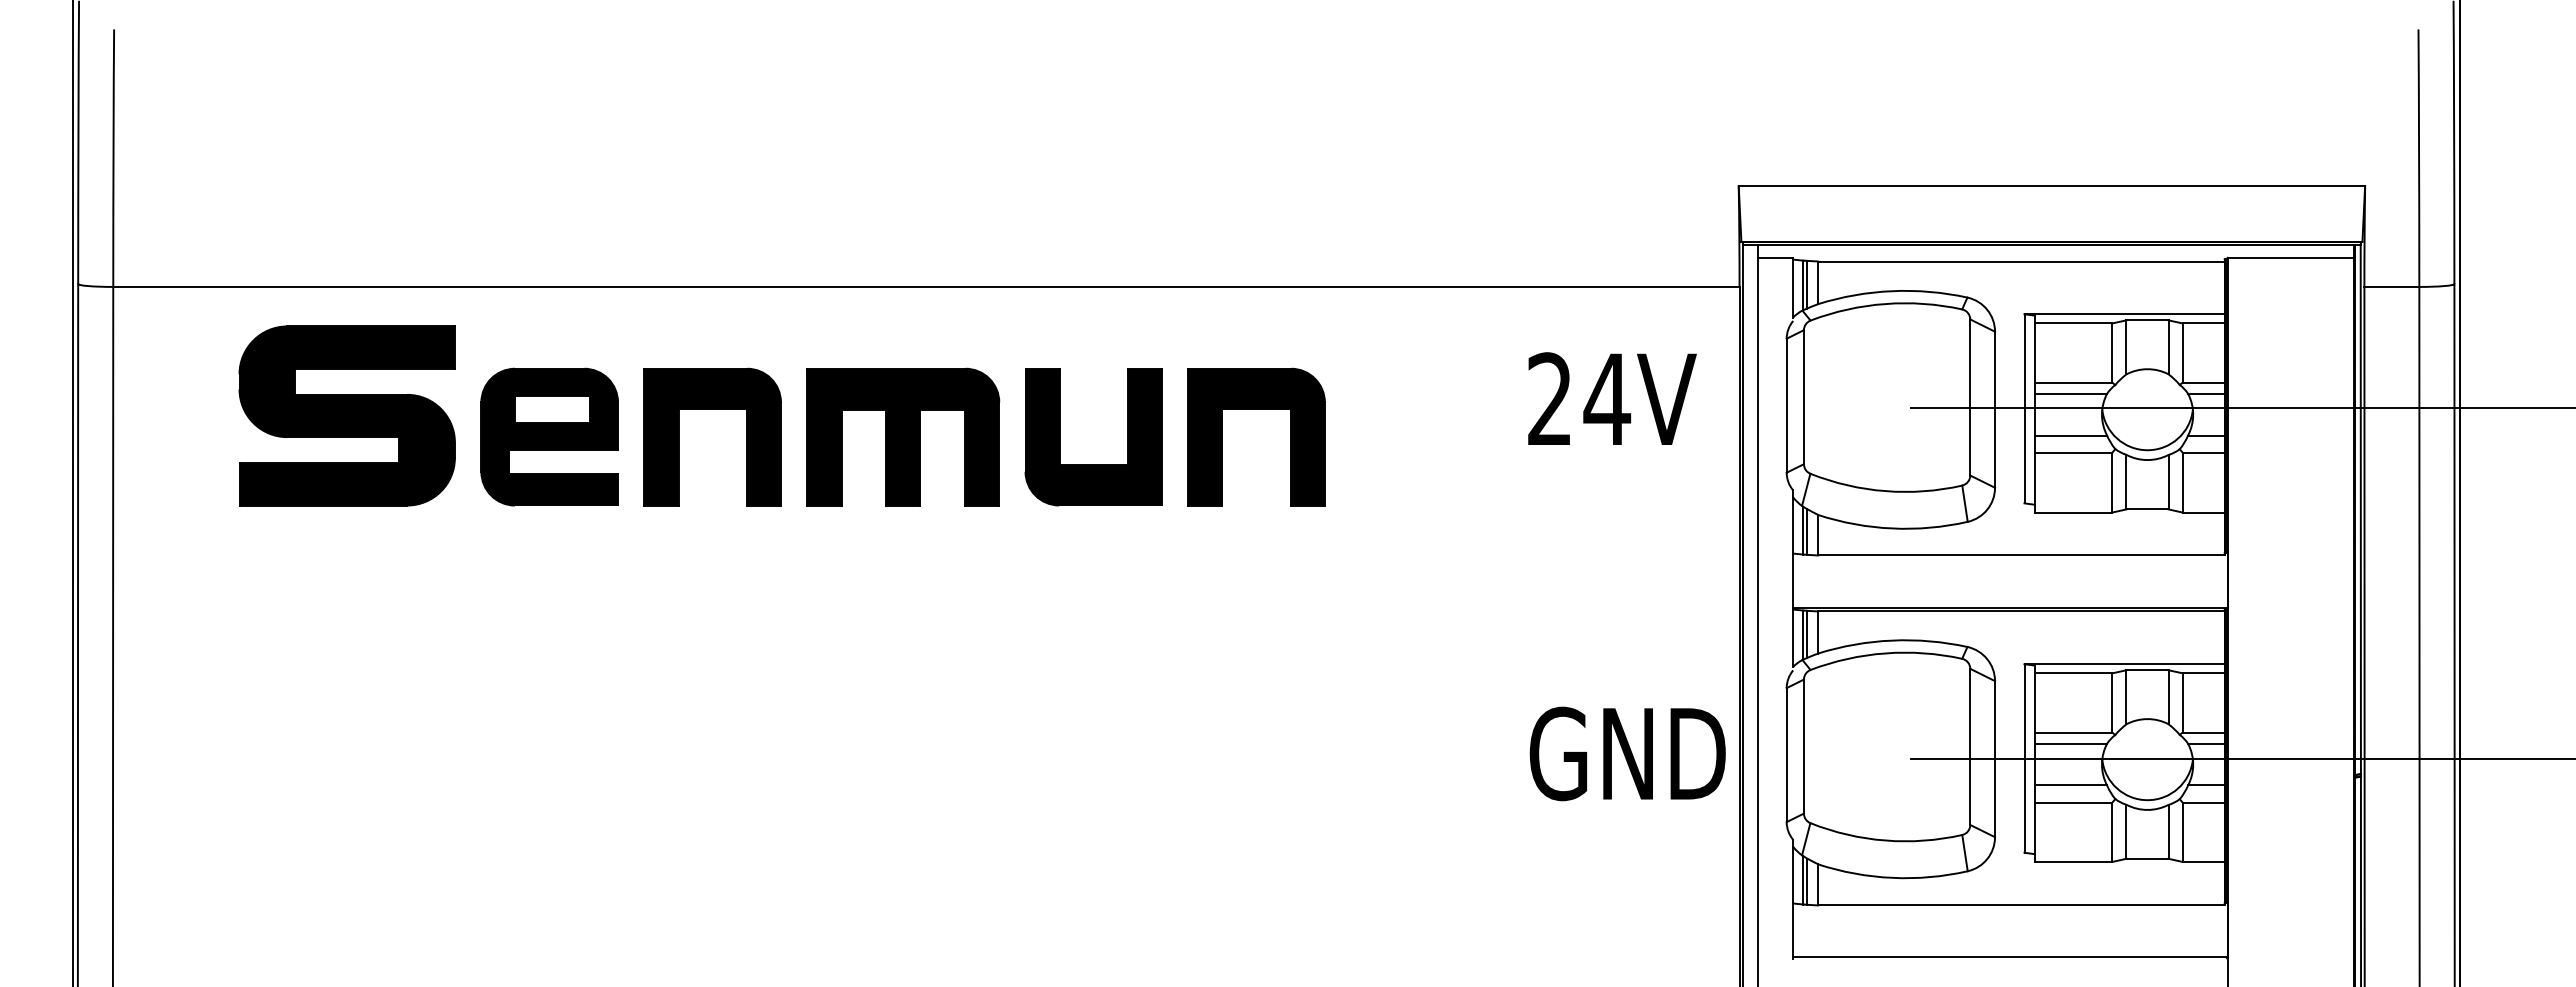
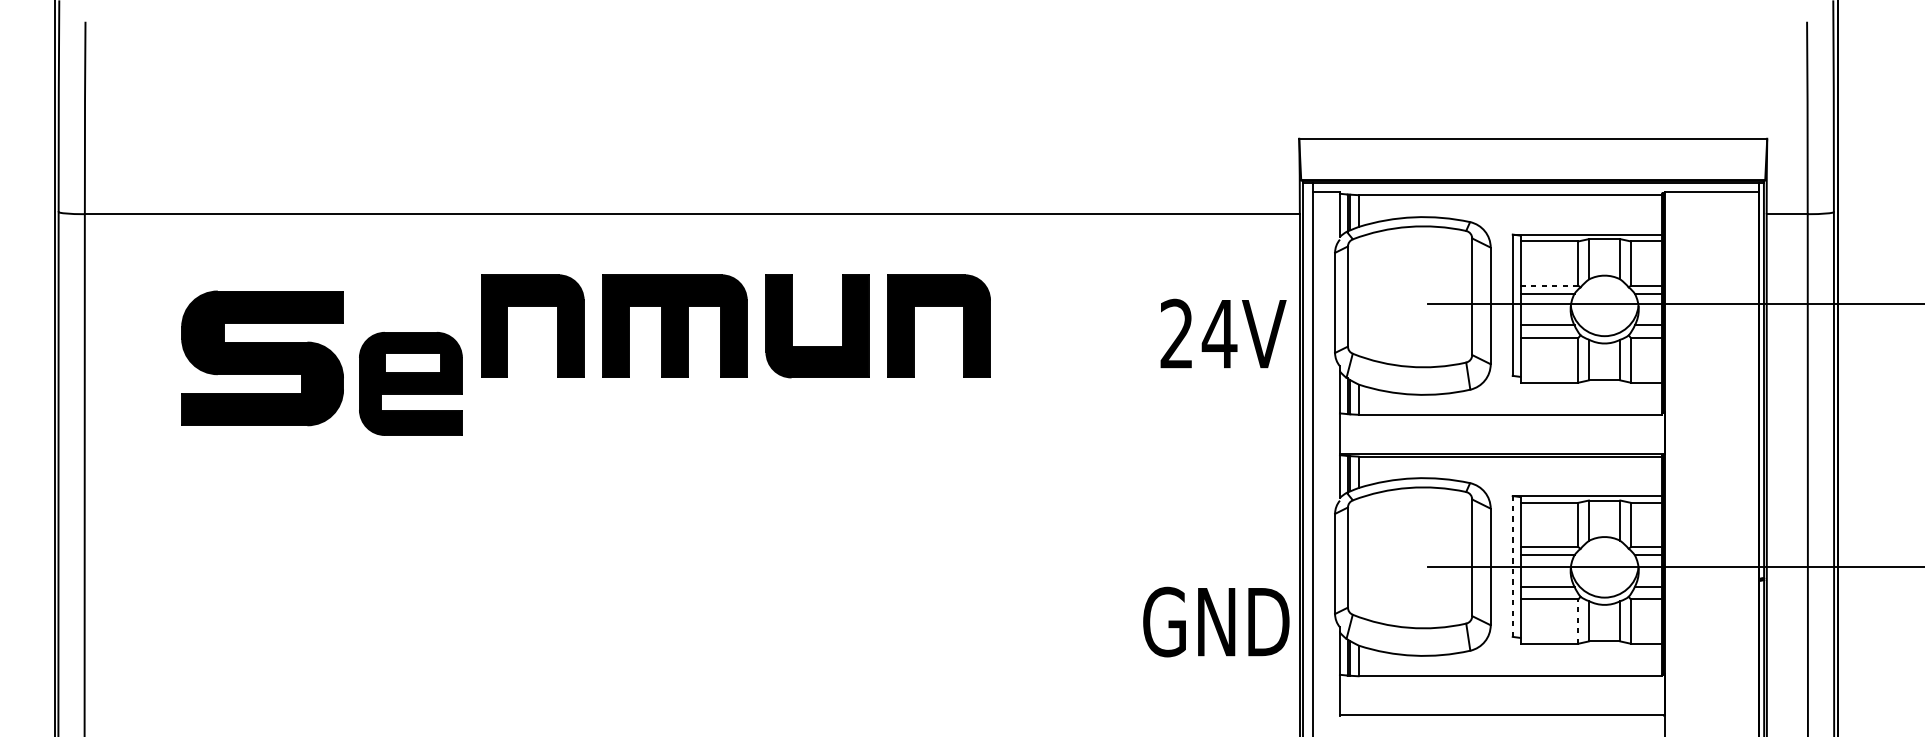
line: (2073, 382) -> (1549, 285), solid -> dashed
text: (1612, 398) -> (1223, 333), moved
part: (346, 415) -> (262, 358), moved
part: (549, 436) -> (410, 383), moved
text: (1627, 753) -> (1216, 621), moved
line: (2024, 757) -> (1512, 565), solid -> dashed
line: (2112, 832) -> (1578, 621), solid -> dashed

